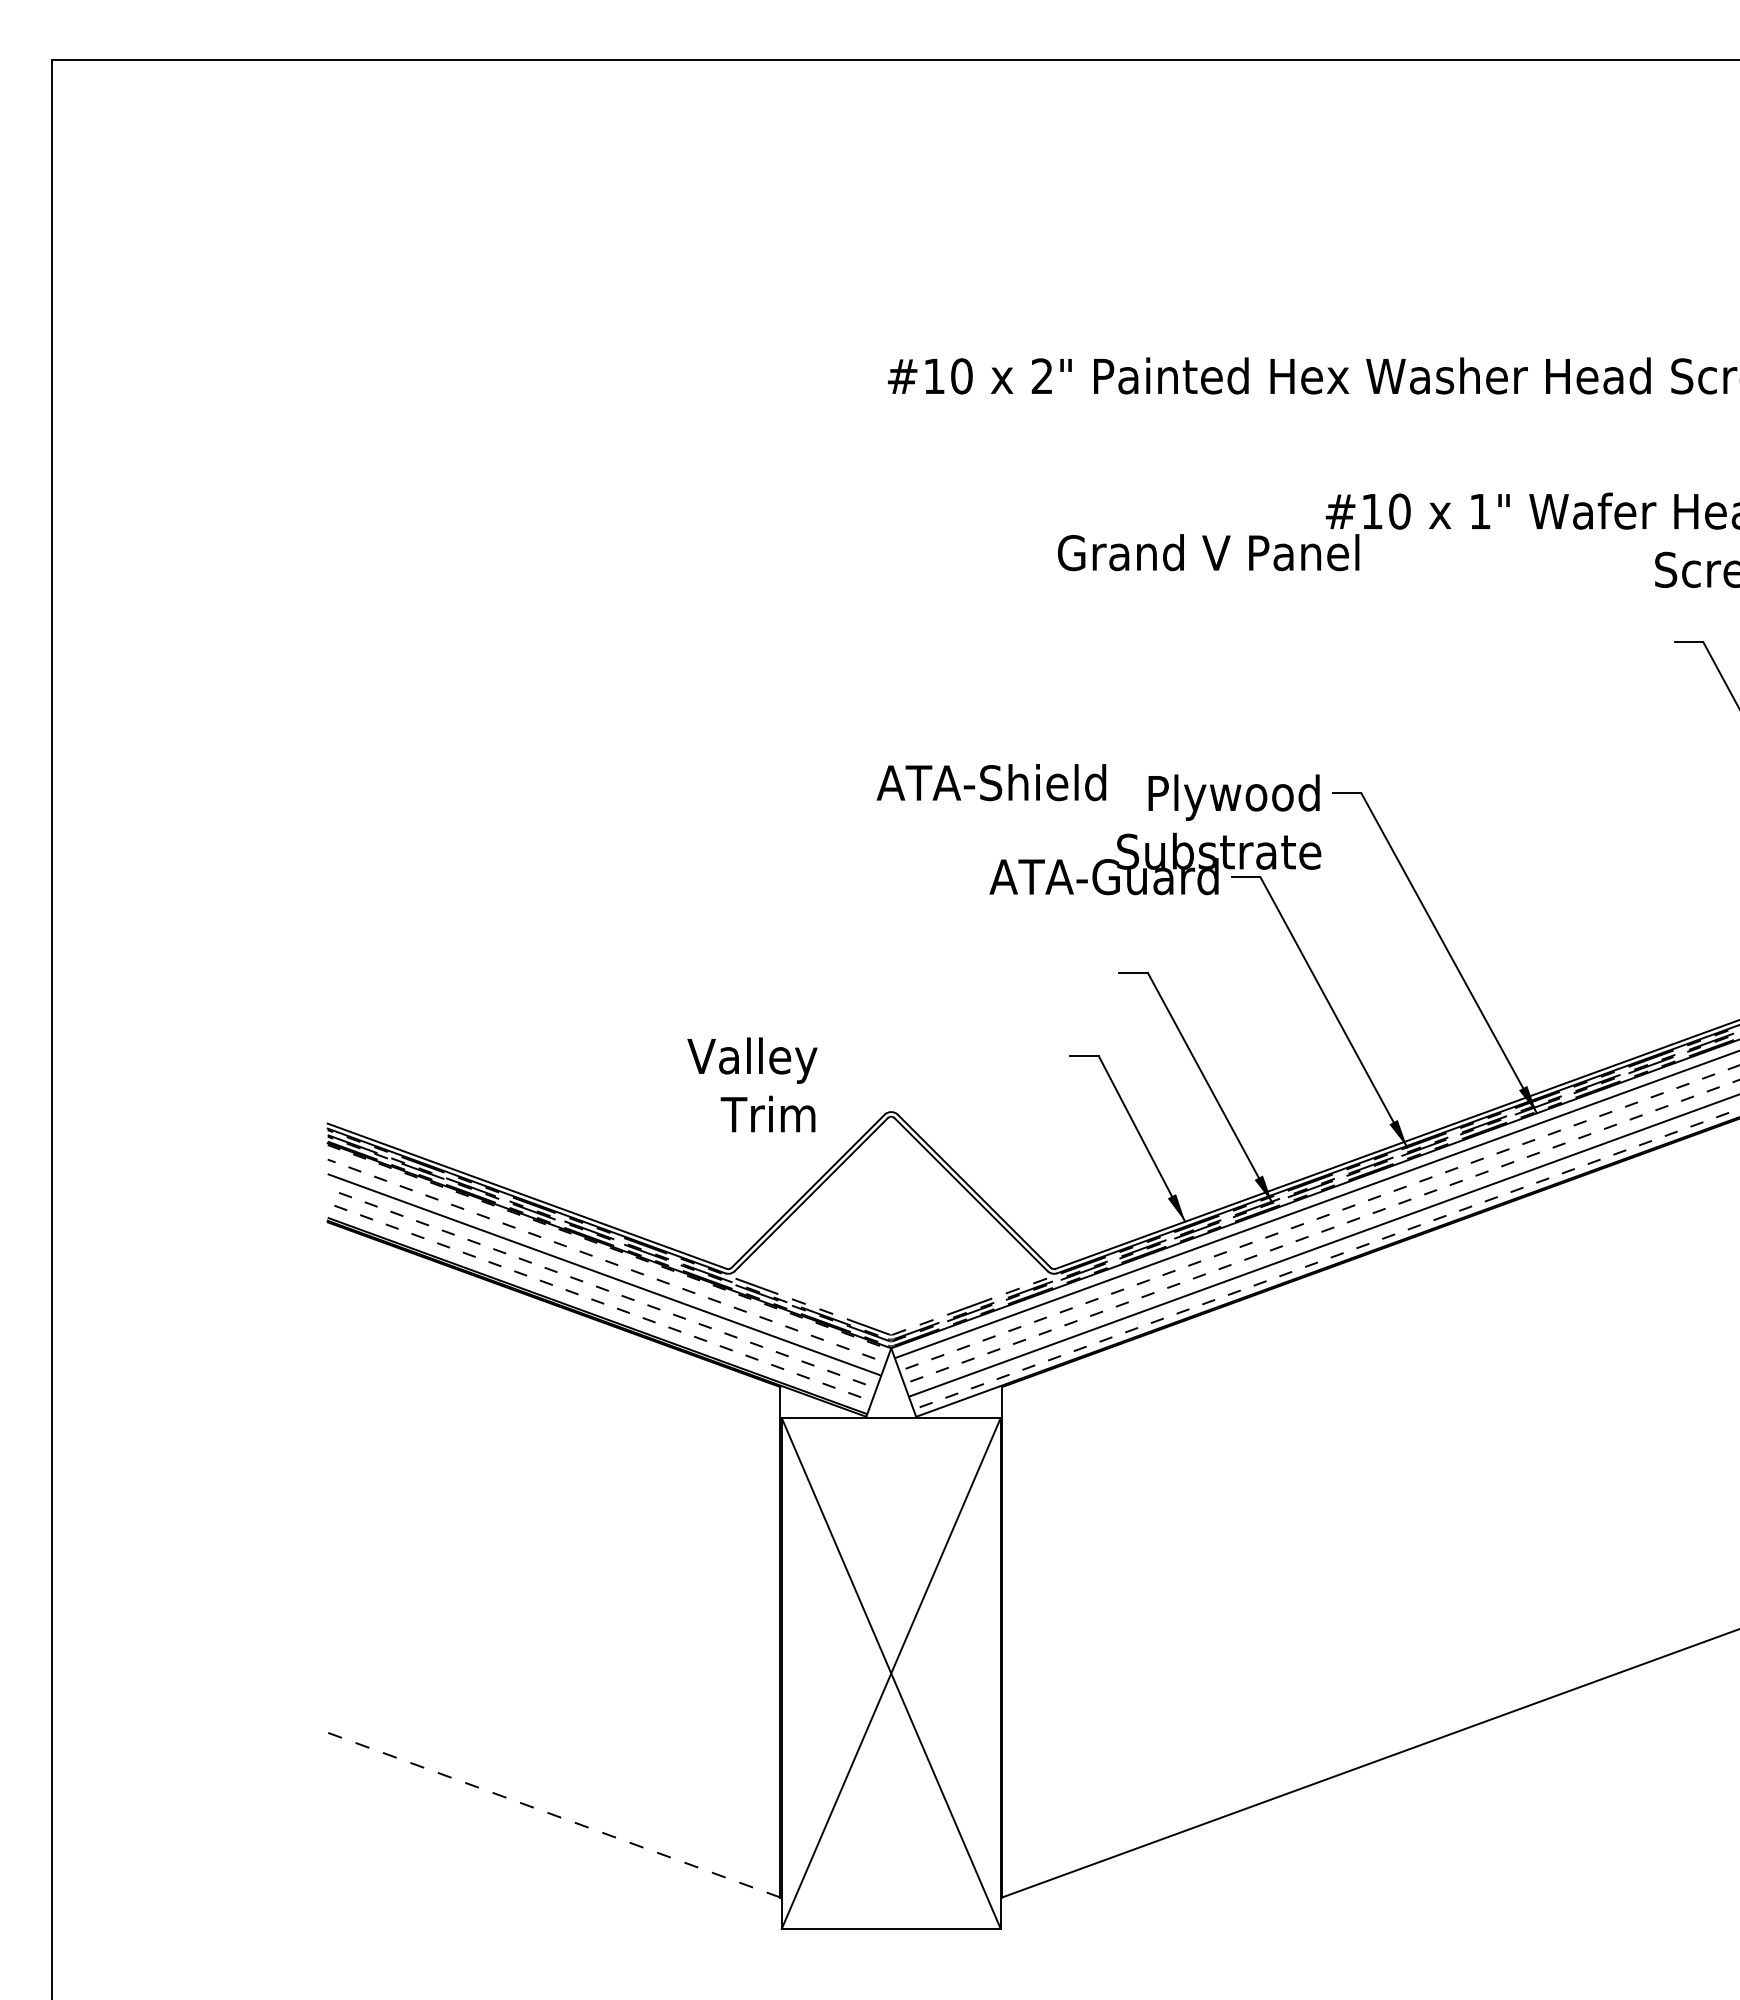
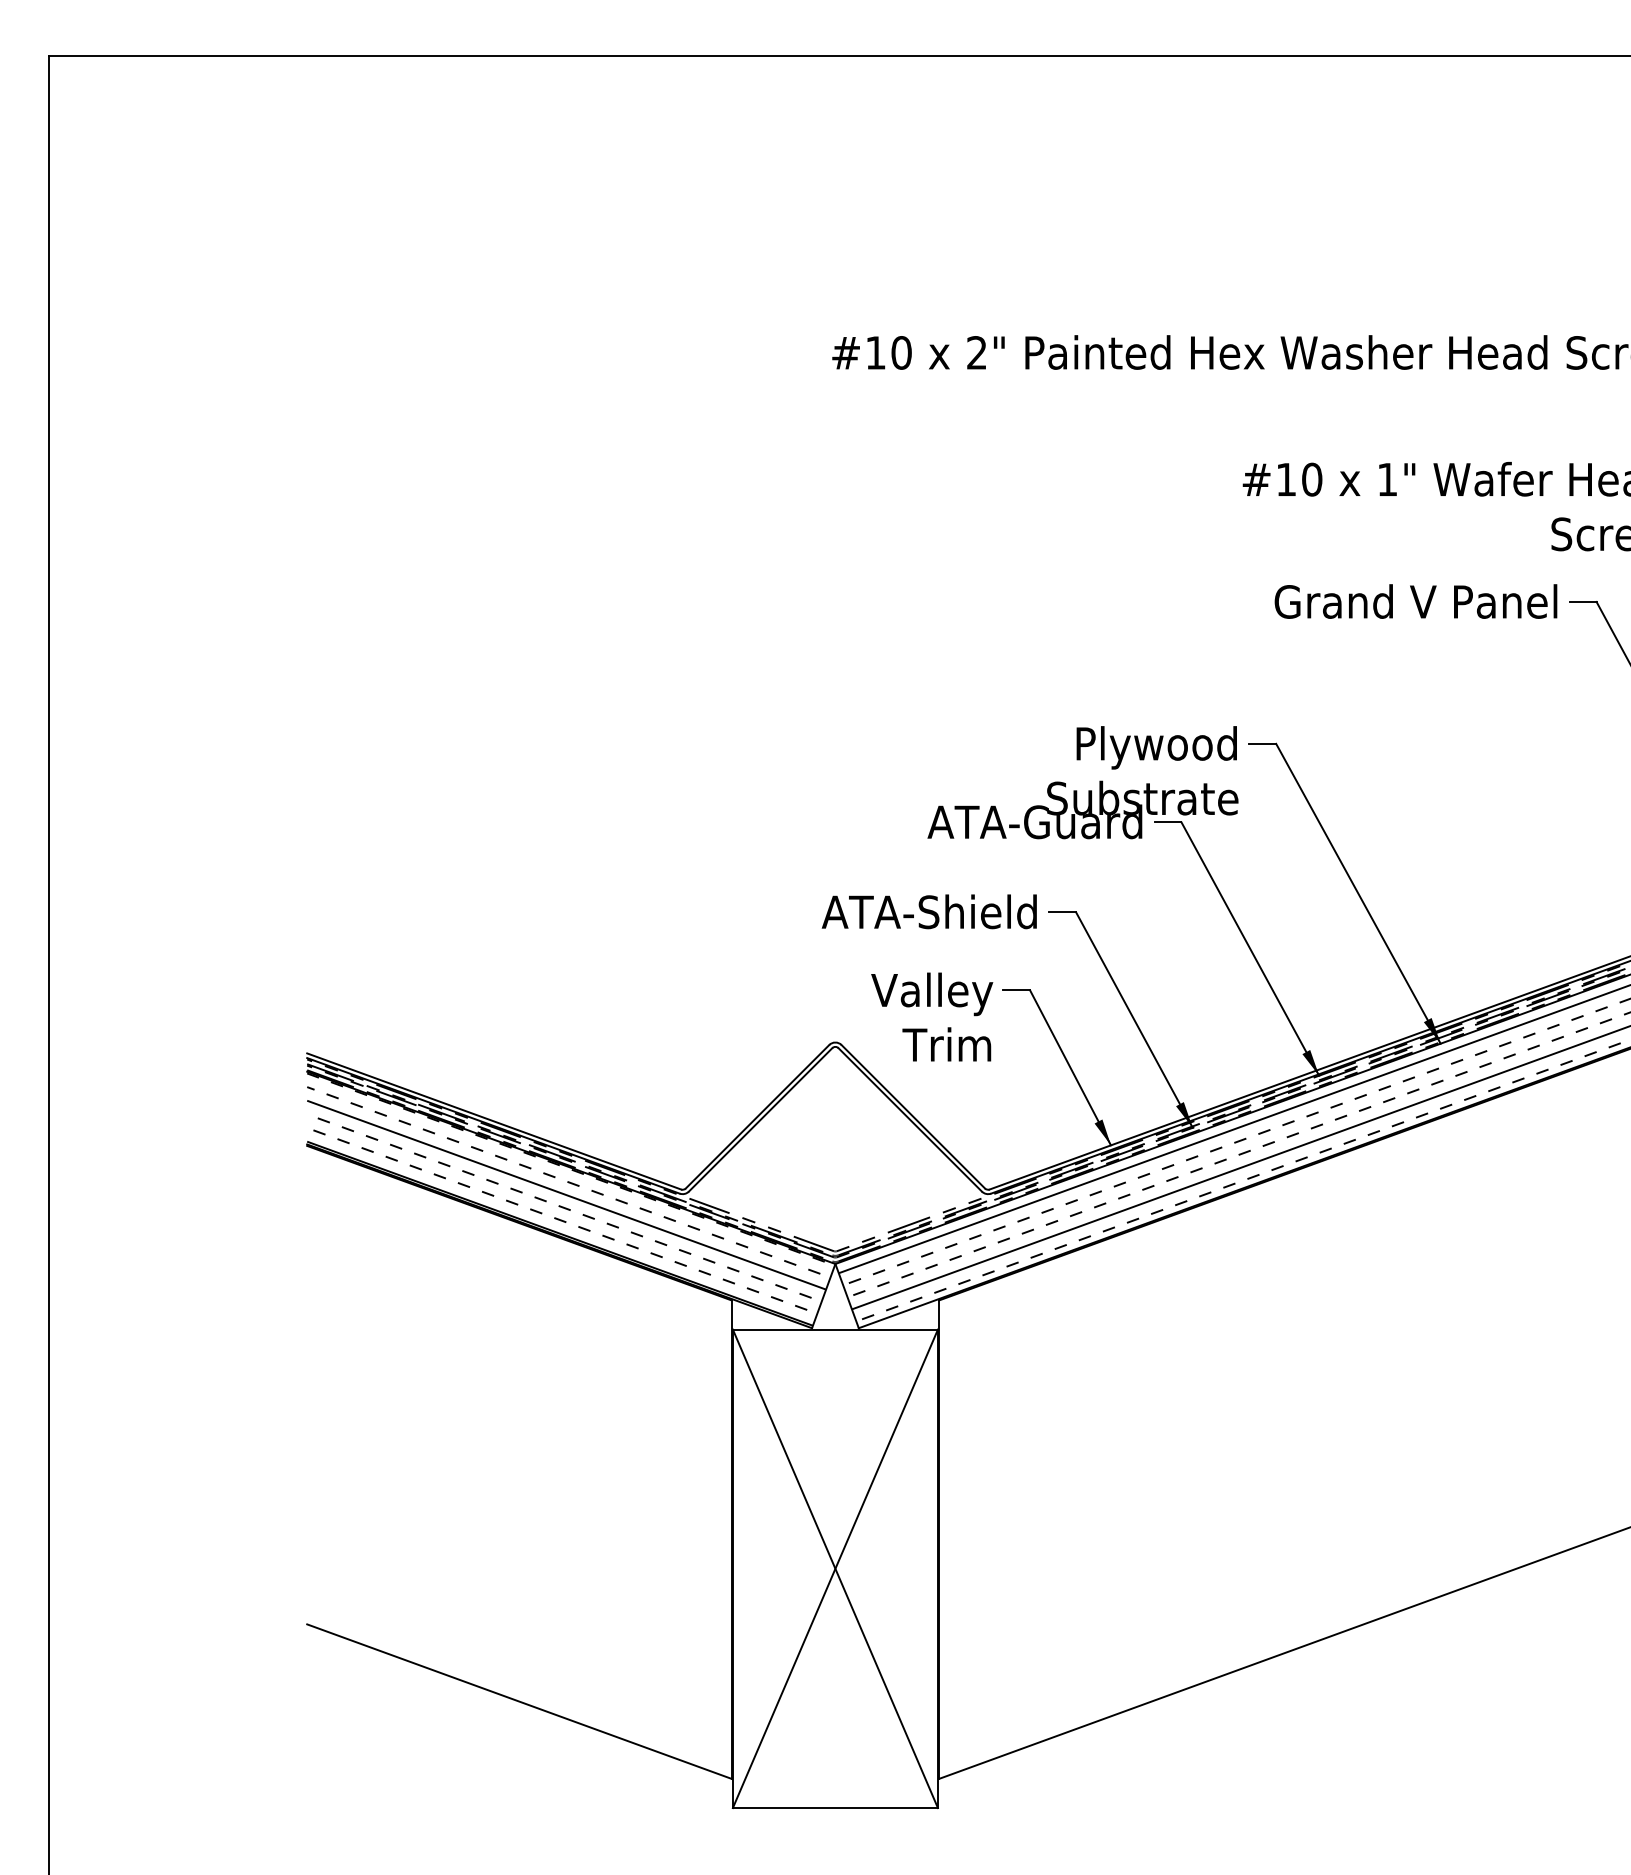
text: (1208, 552) -> (1415, 601), moved
text: (991, 782) -> (929, 911), moved
text: (752, 1084) -> (932, 1016), moved
line: (554, 1815) -> (519, 1701), dashed -> solid

